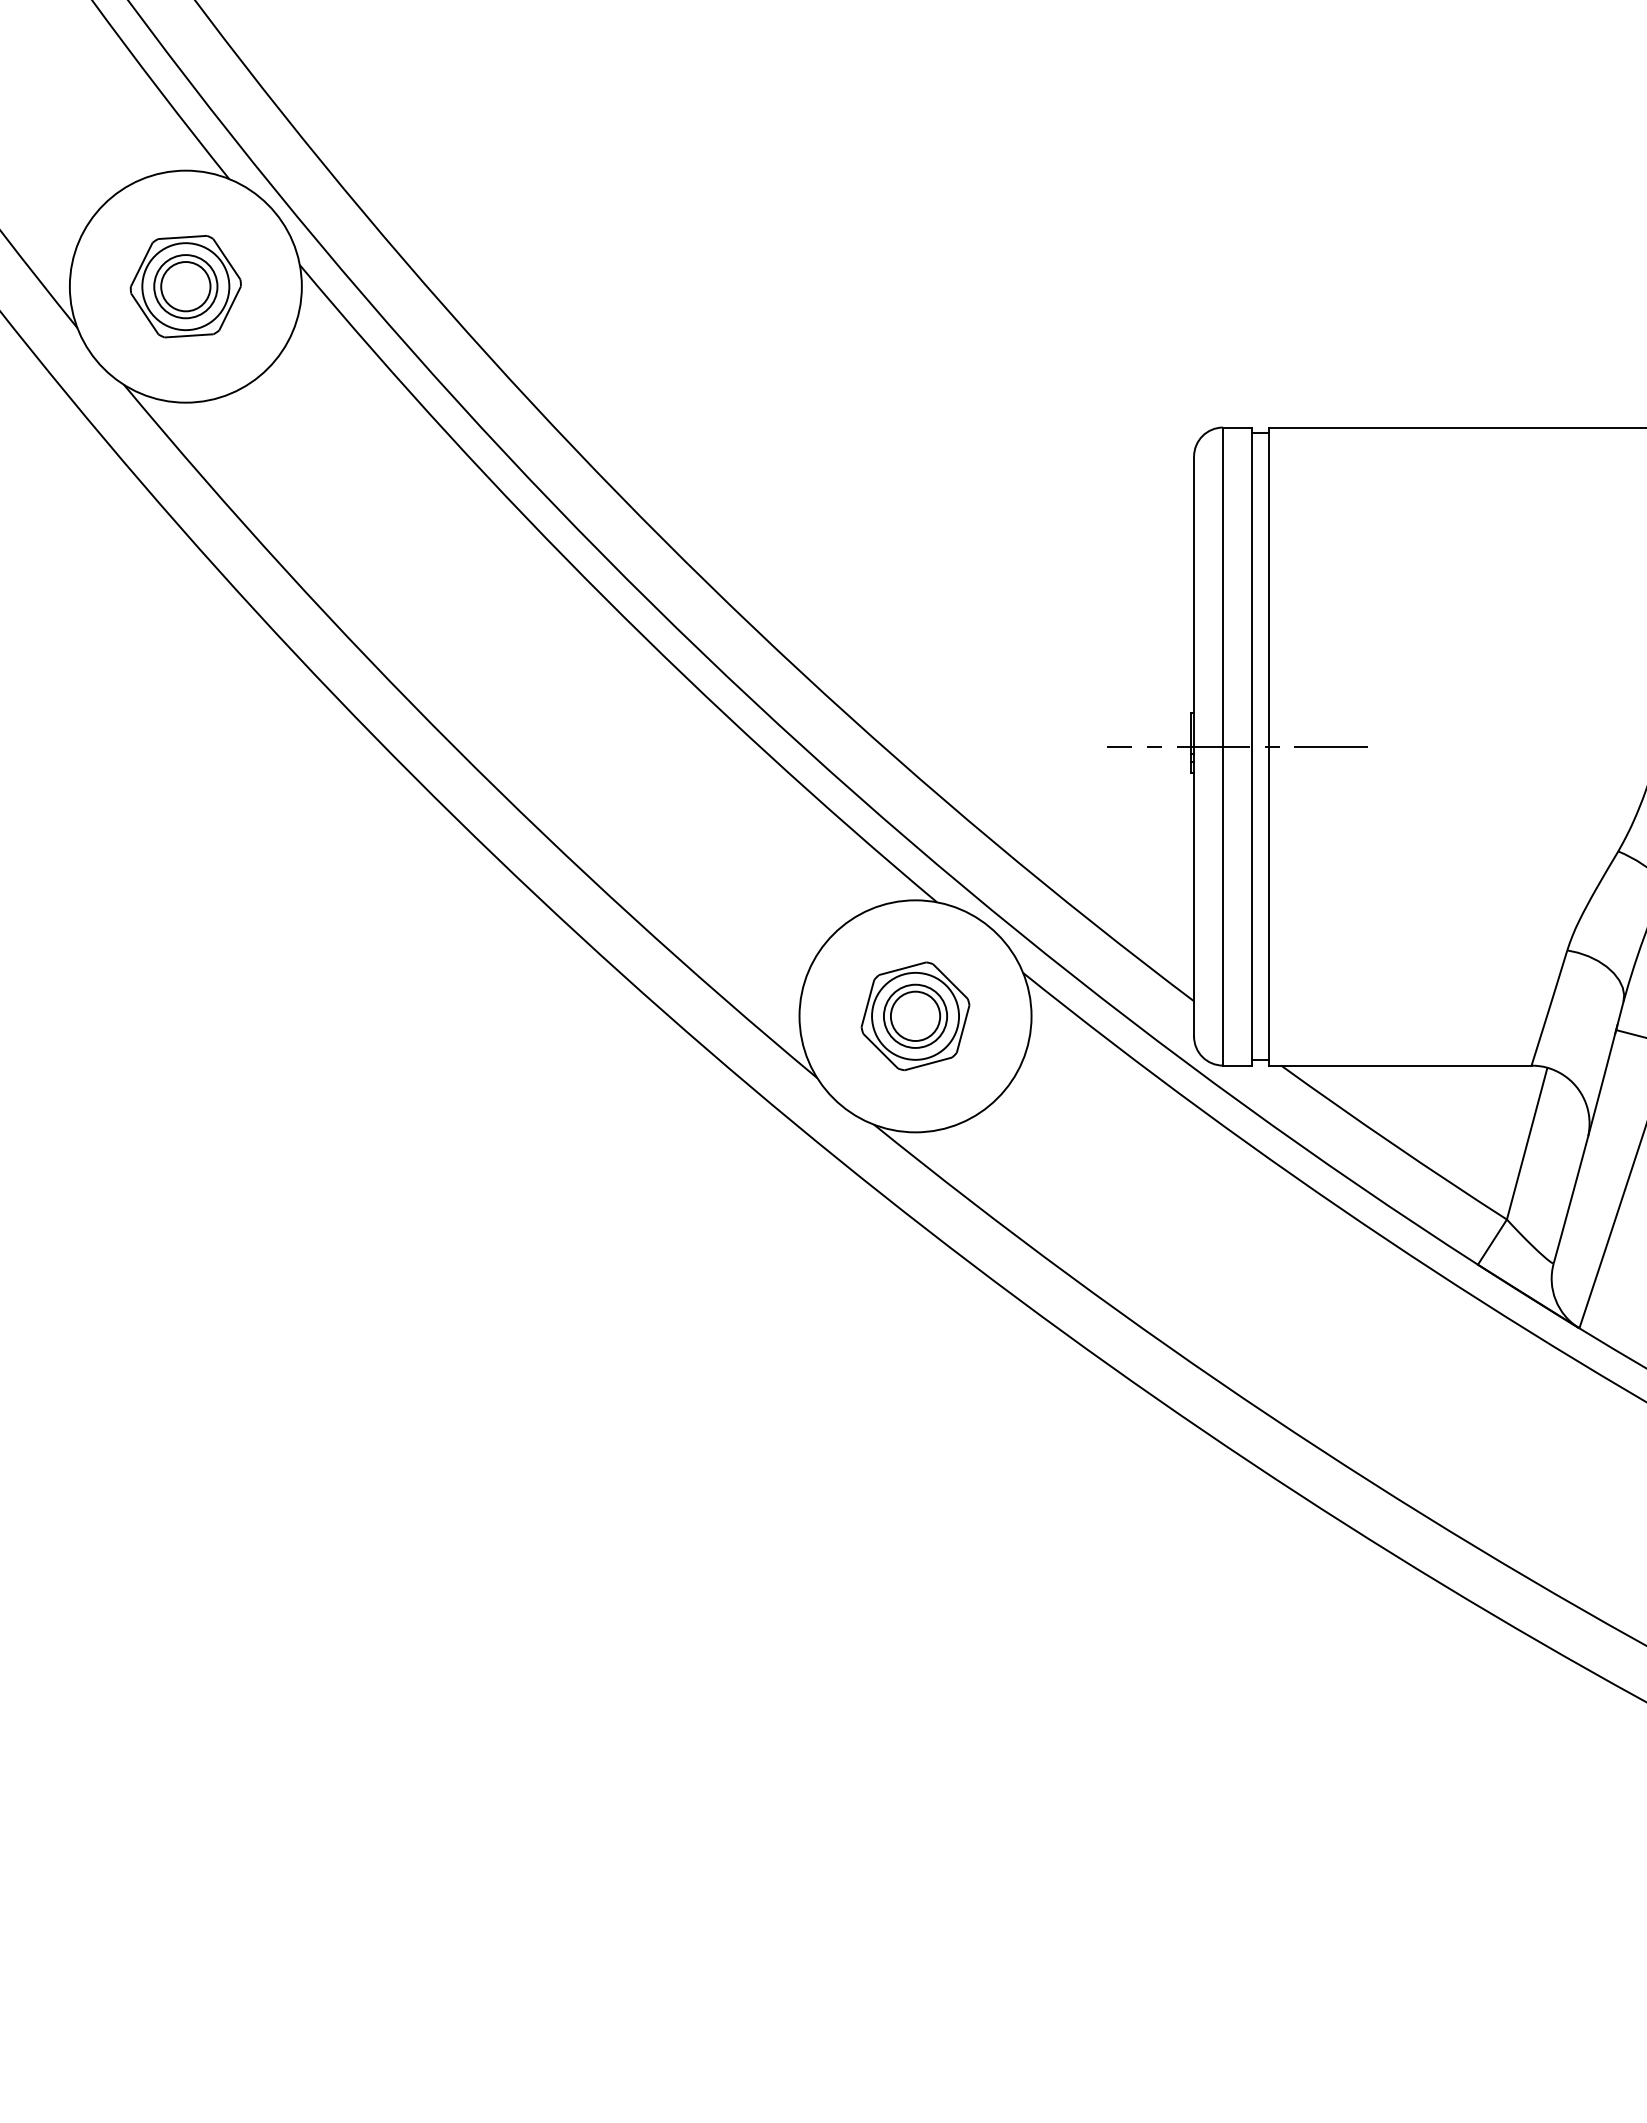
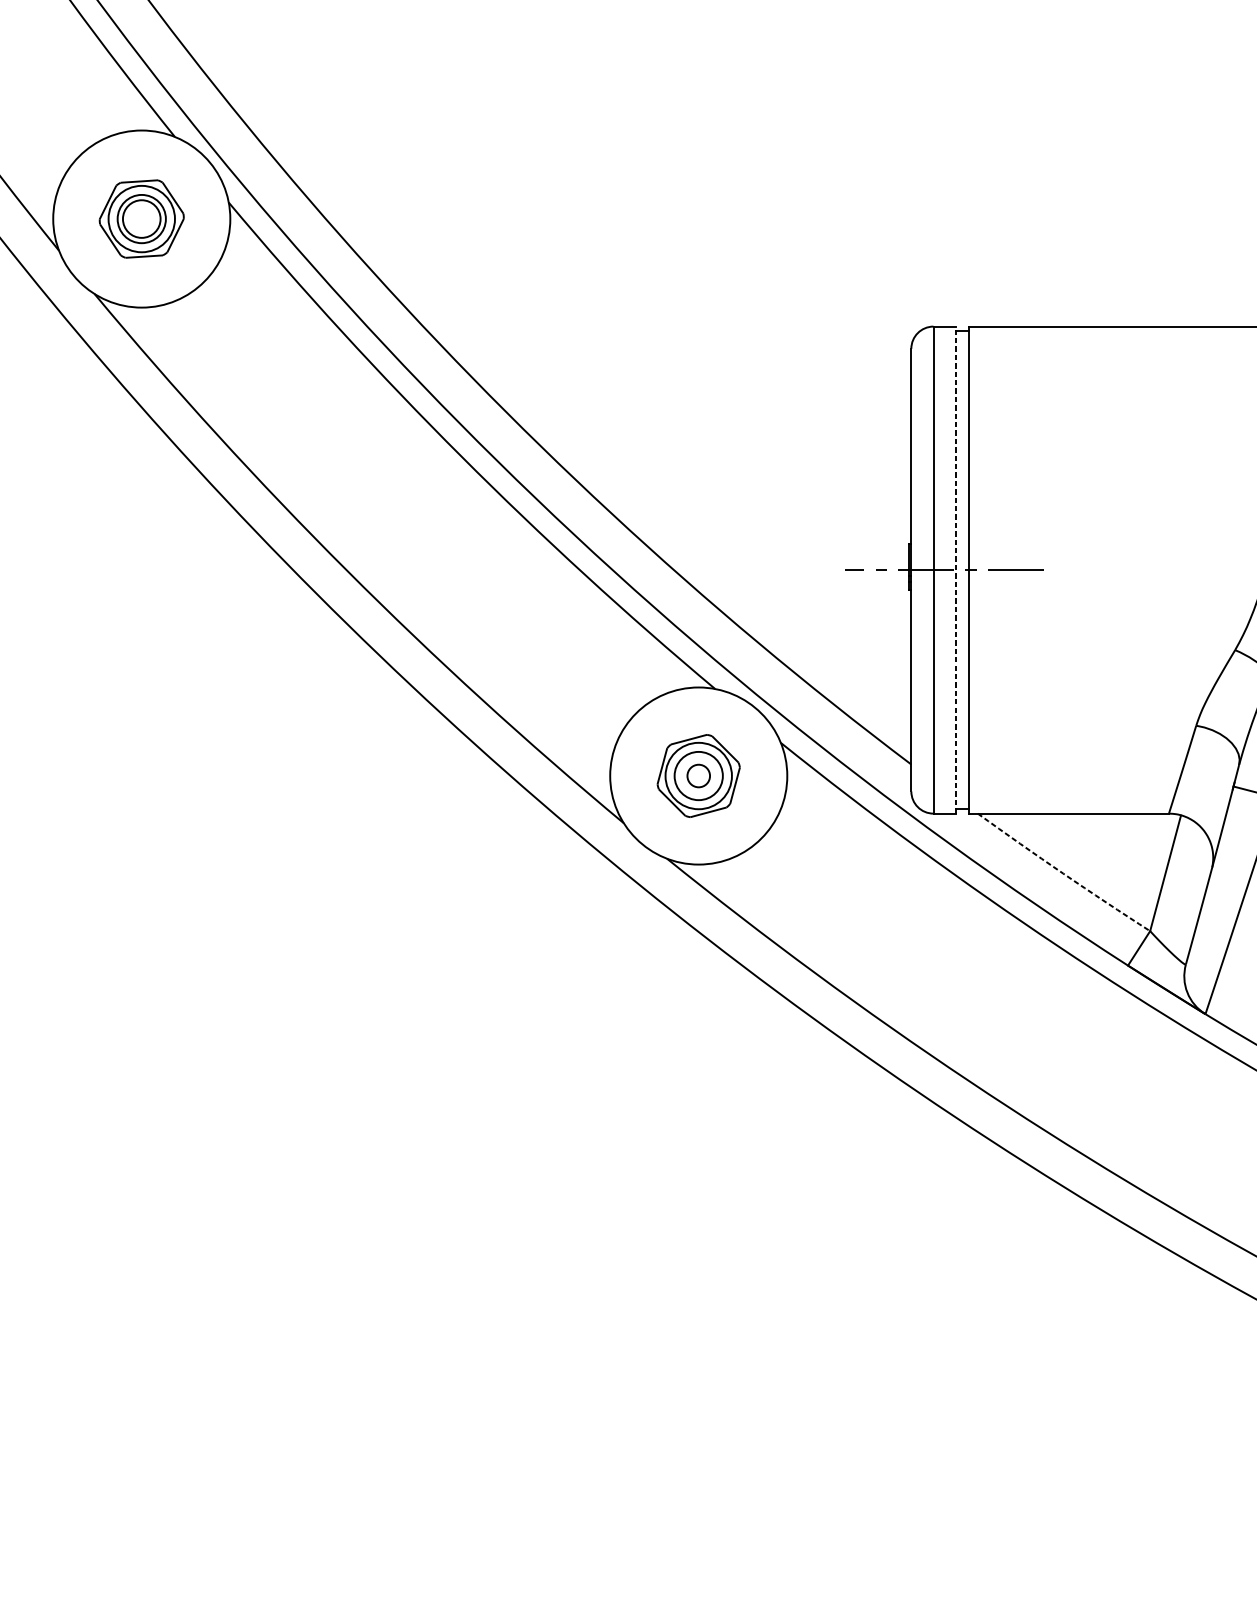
line: (1252, 746) -> (955, 570), solid -> dashed
circle: (915, 1016) -> (698, 776), size x0.6
arc: (1393, 1144) -> (1063, 873), solid -> dashed

